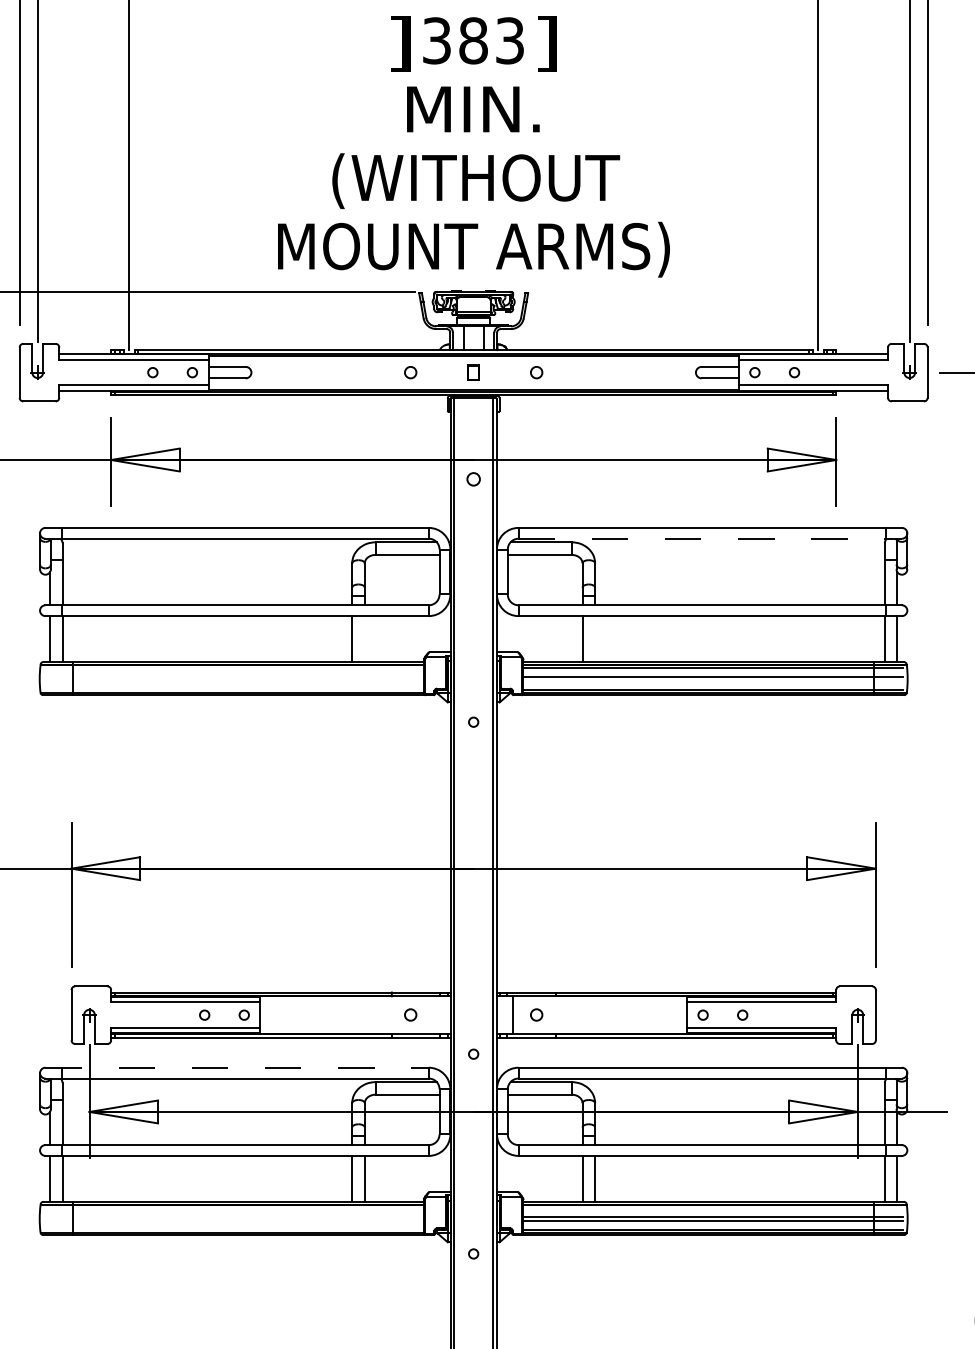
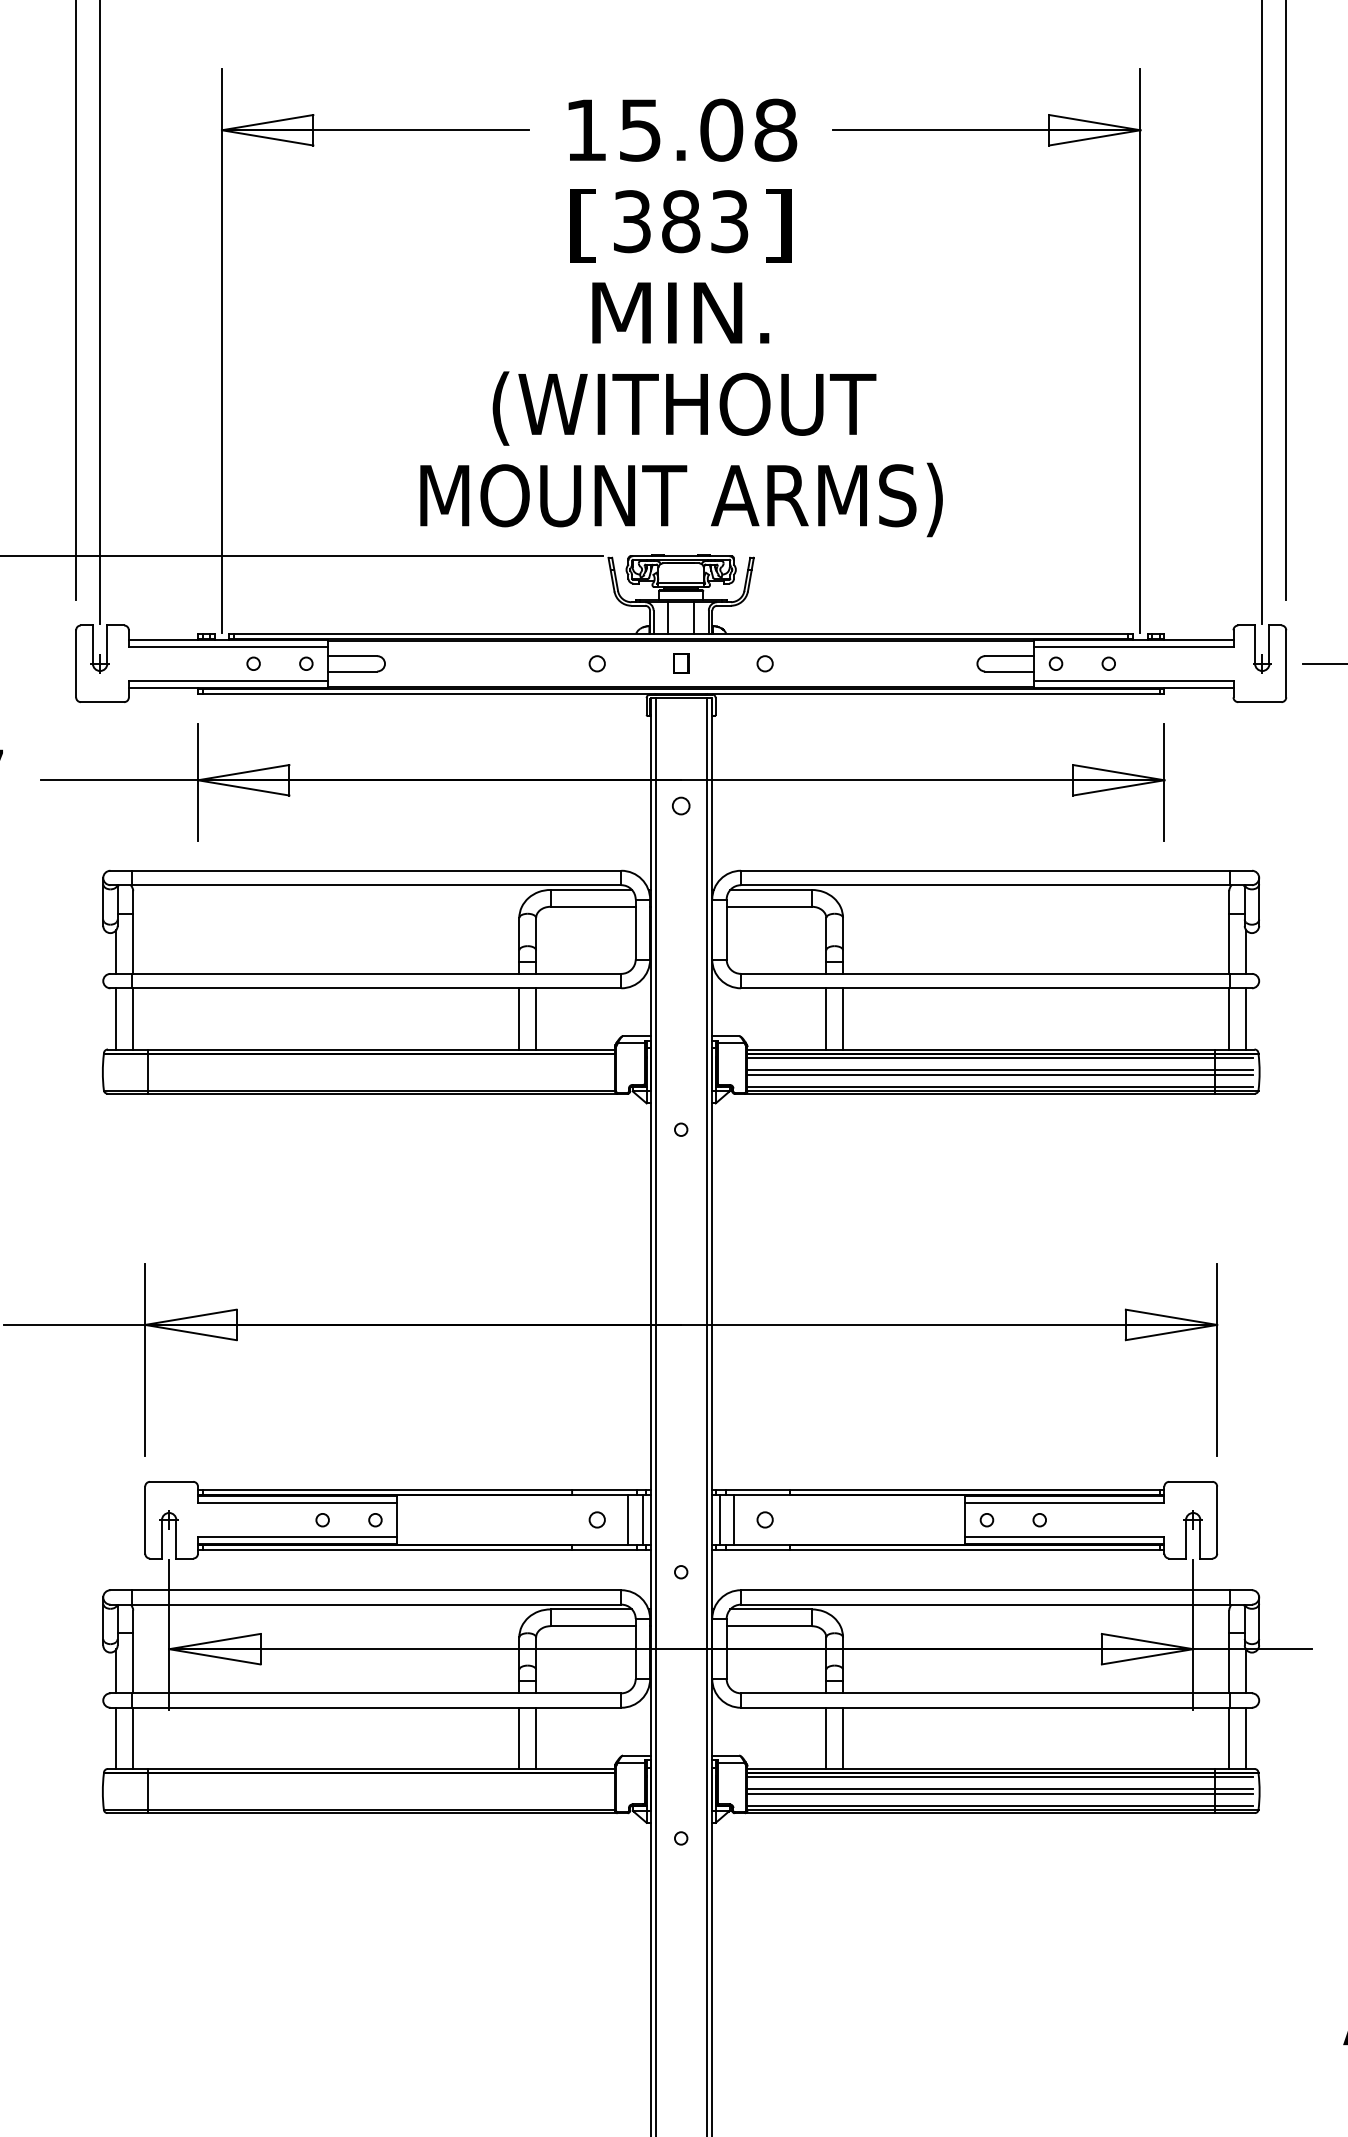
text: (400, 43) -> (583, 225), ] -> [
line: (710, 538) -> (997, 885), dashed -> solid
line: (365, 638) -> (536, 1018), added
line: (595, 638) -> (843, 1018), added
line: (713, 680) -> (1000, 1074), added
line: (434, 1014) -> (628, 1519), added
line: (444, 1014) -> (642, 1519), added
line: (502, 1014) -> (719, 1519), added
line: (237, 1067) -> (366, 1590), dashed -> solid
line: (713, 1208) -> (1000, 1777), added

